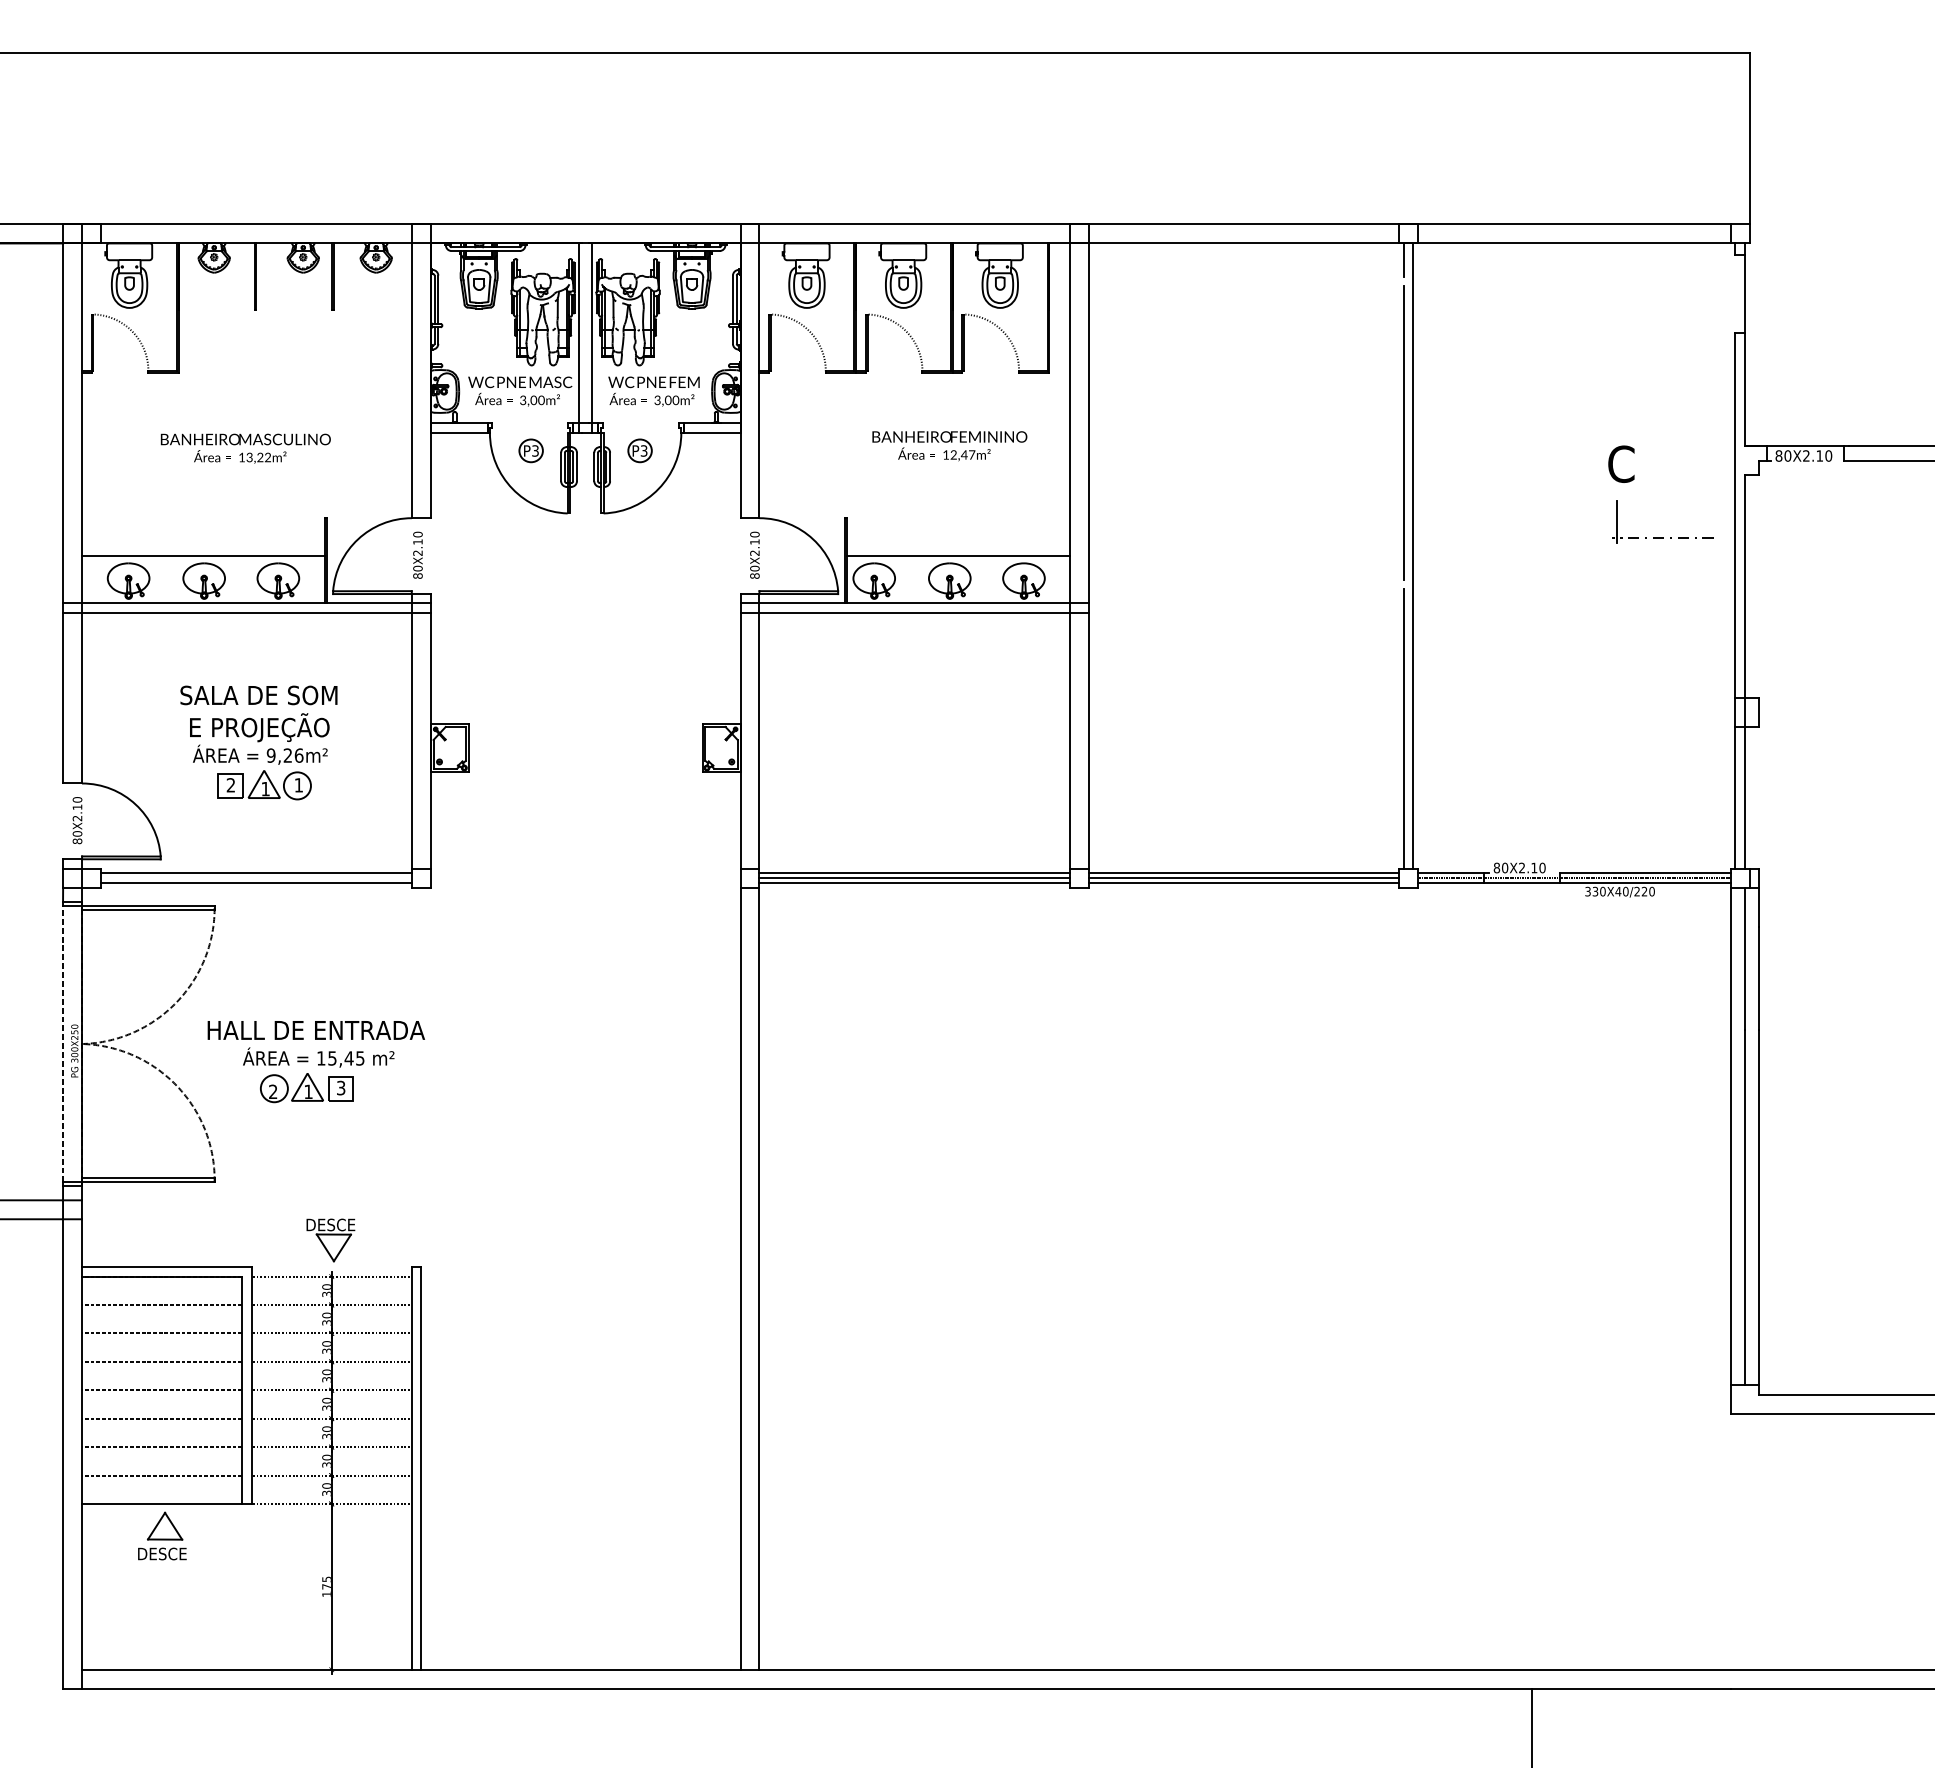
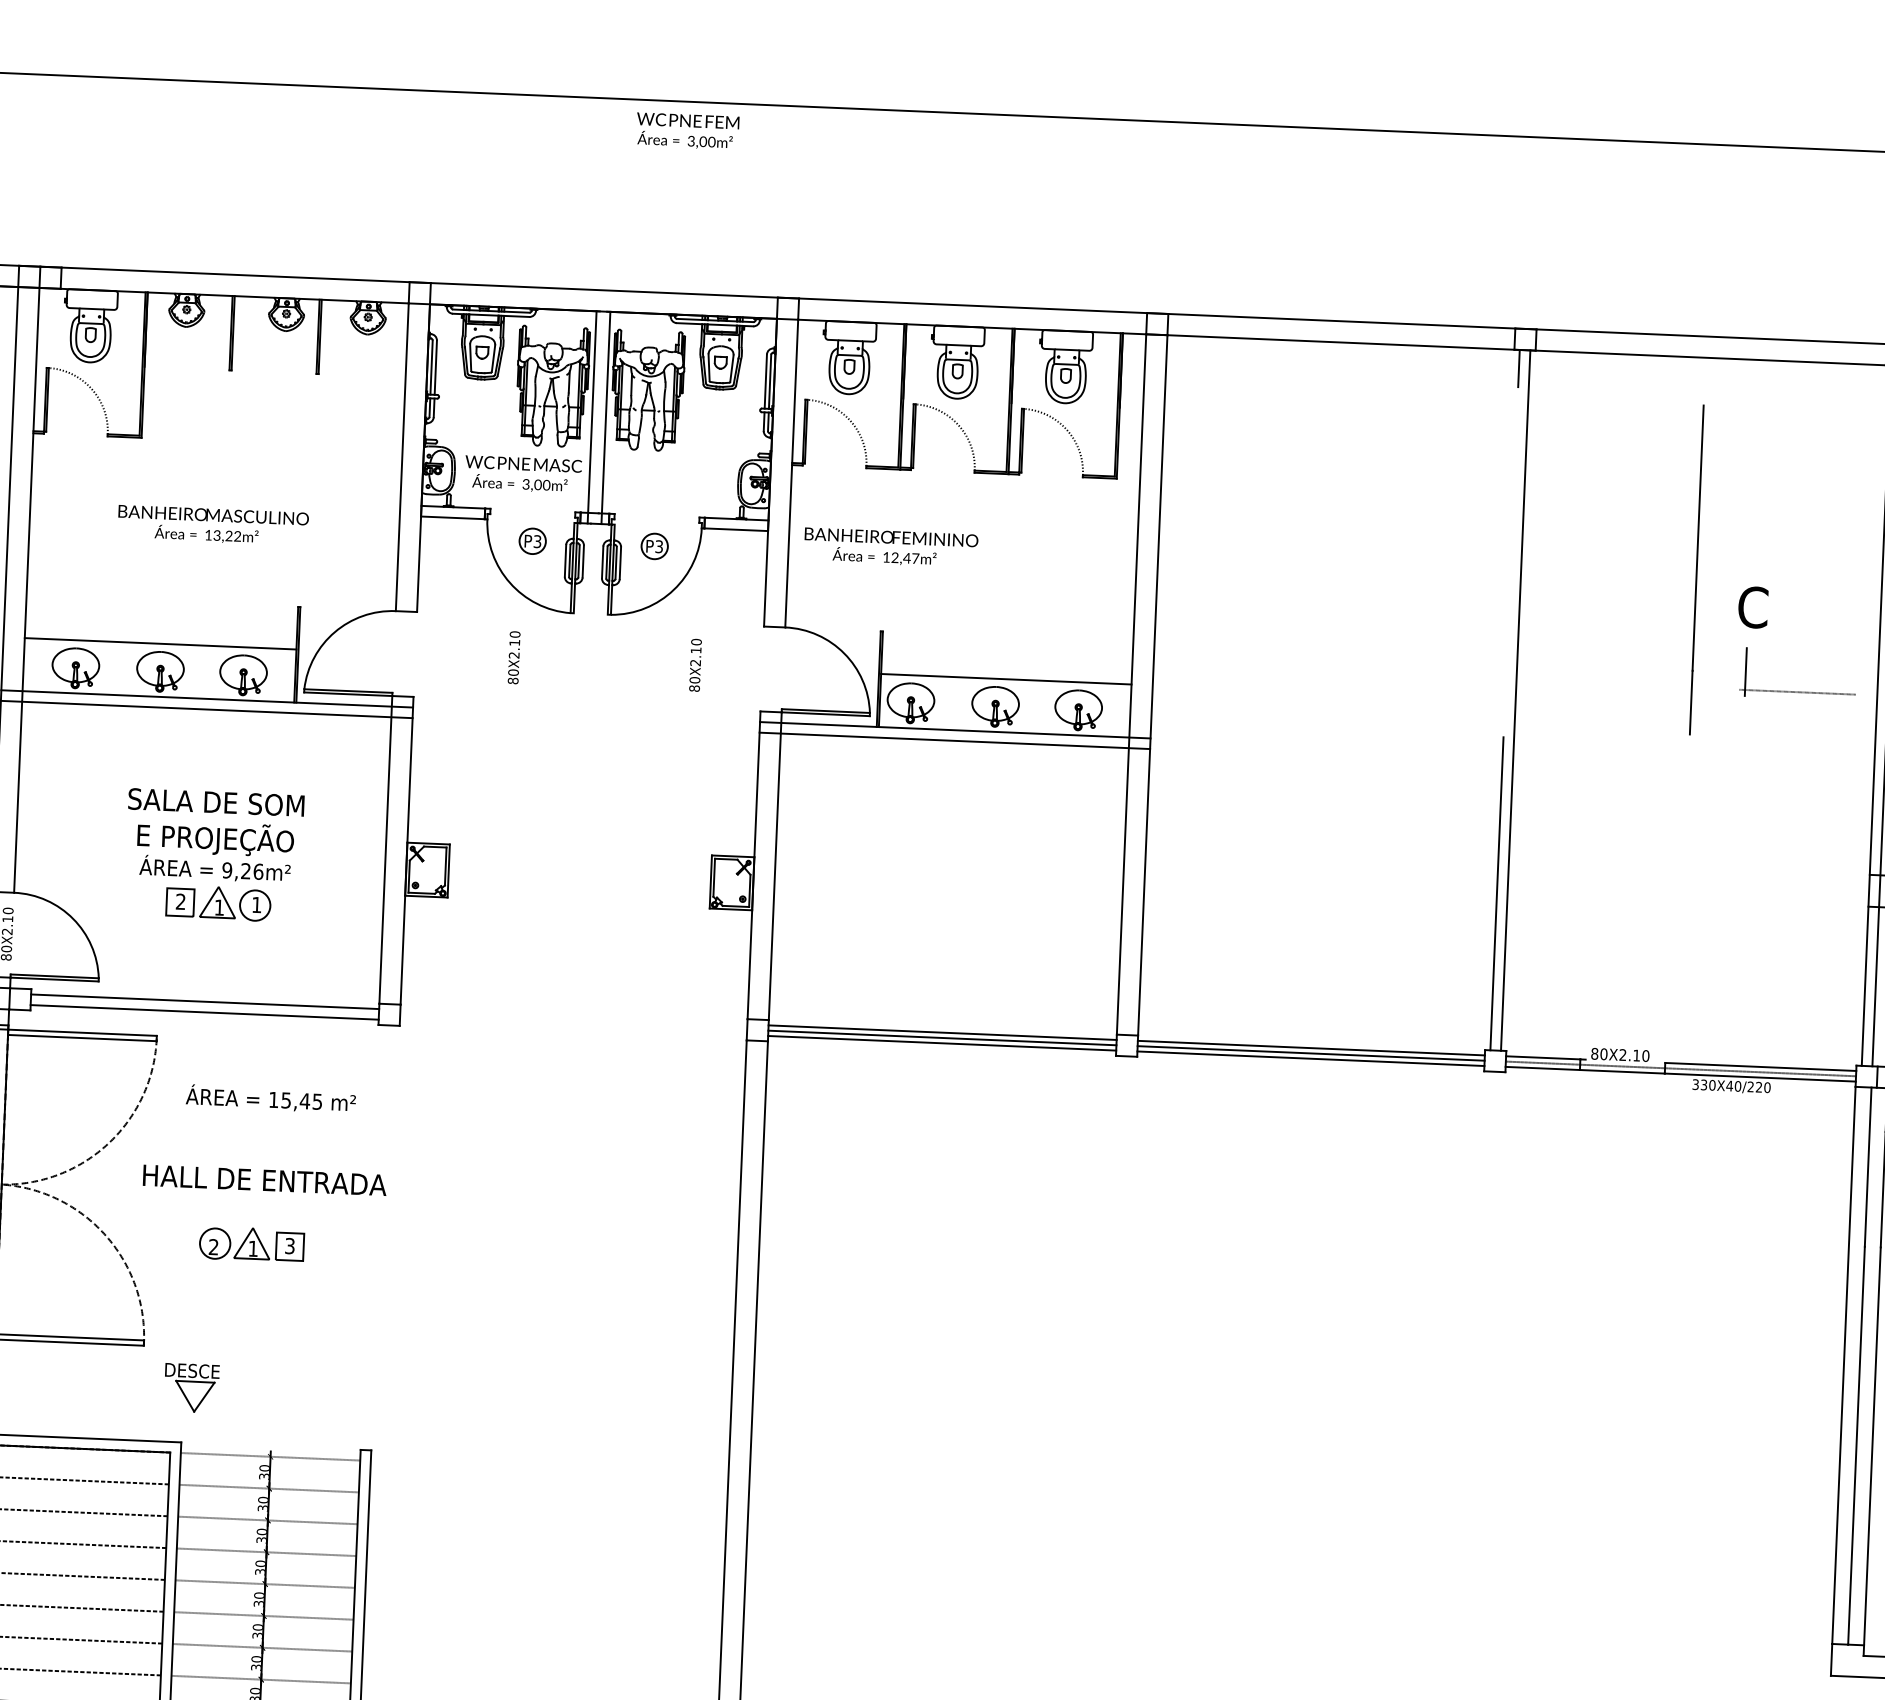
text: (653, 391) -> (687, 131), moved
line: (1403, 432) -> (1696, 569), moved
text: (949, 446) -> (890, 548), moved
text: (417, 554) -> (513, 656), moved
text: (754, 554) -> (695, 664), moved
text: (318, 1057) -> (270, 1098), moved
part: (330, 1240) -> (191, 1388), moved

